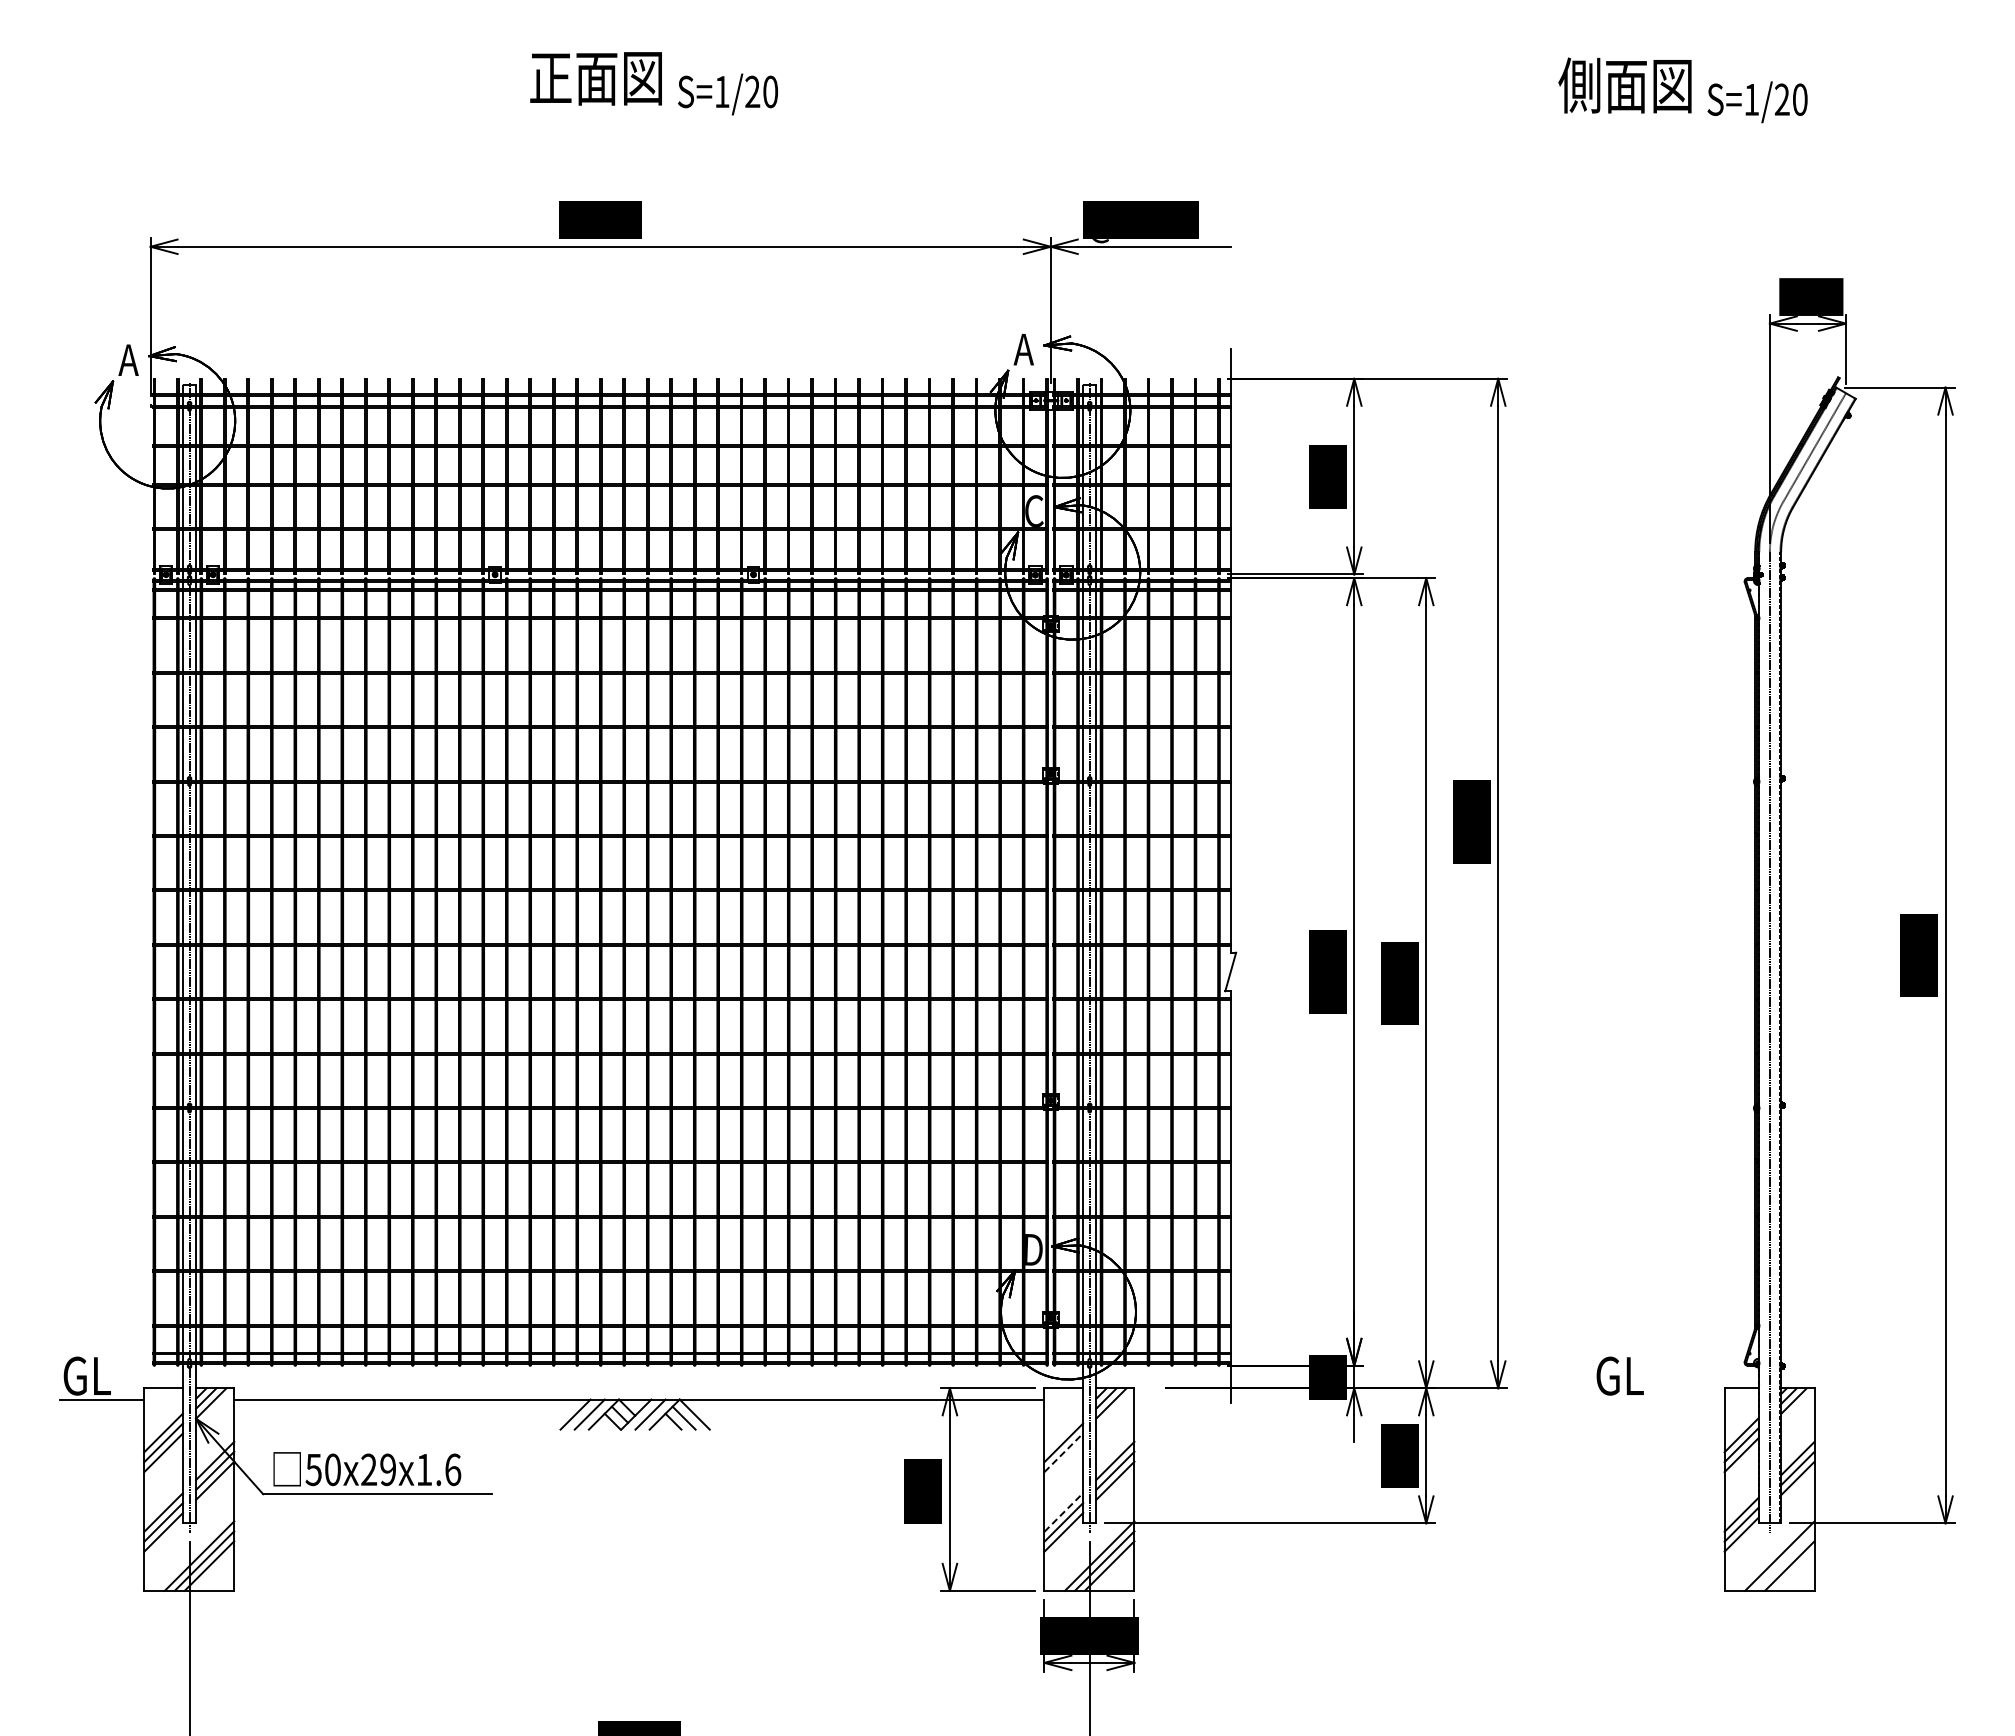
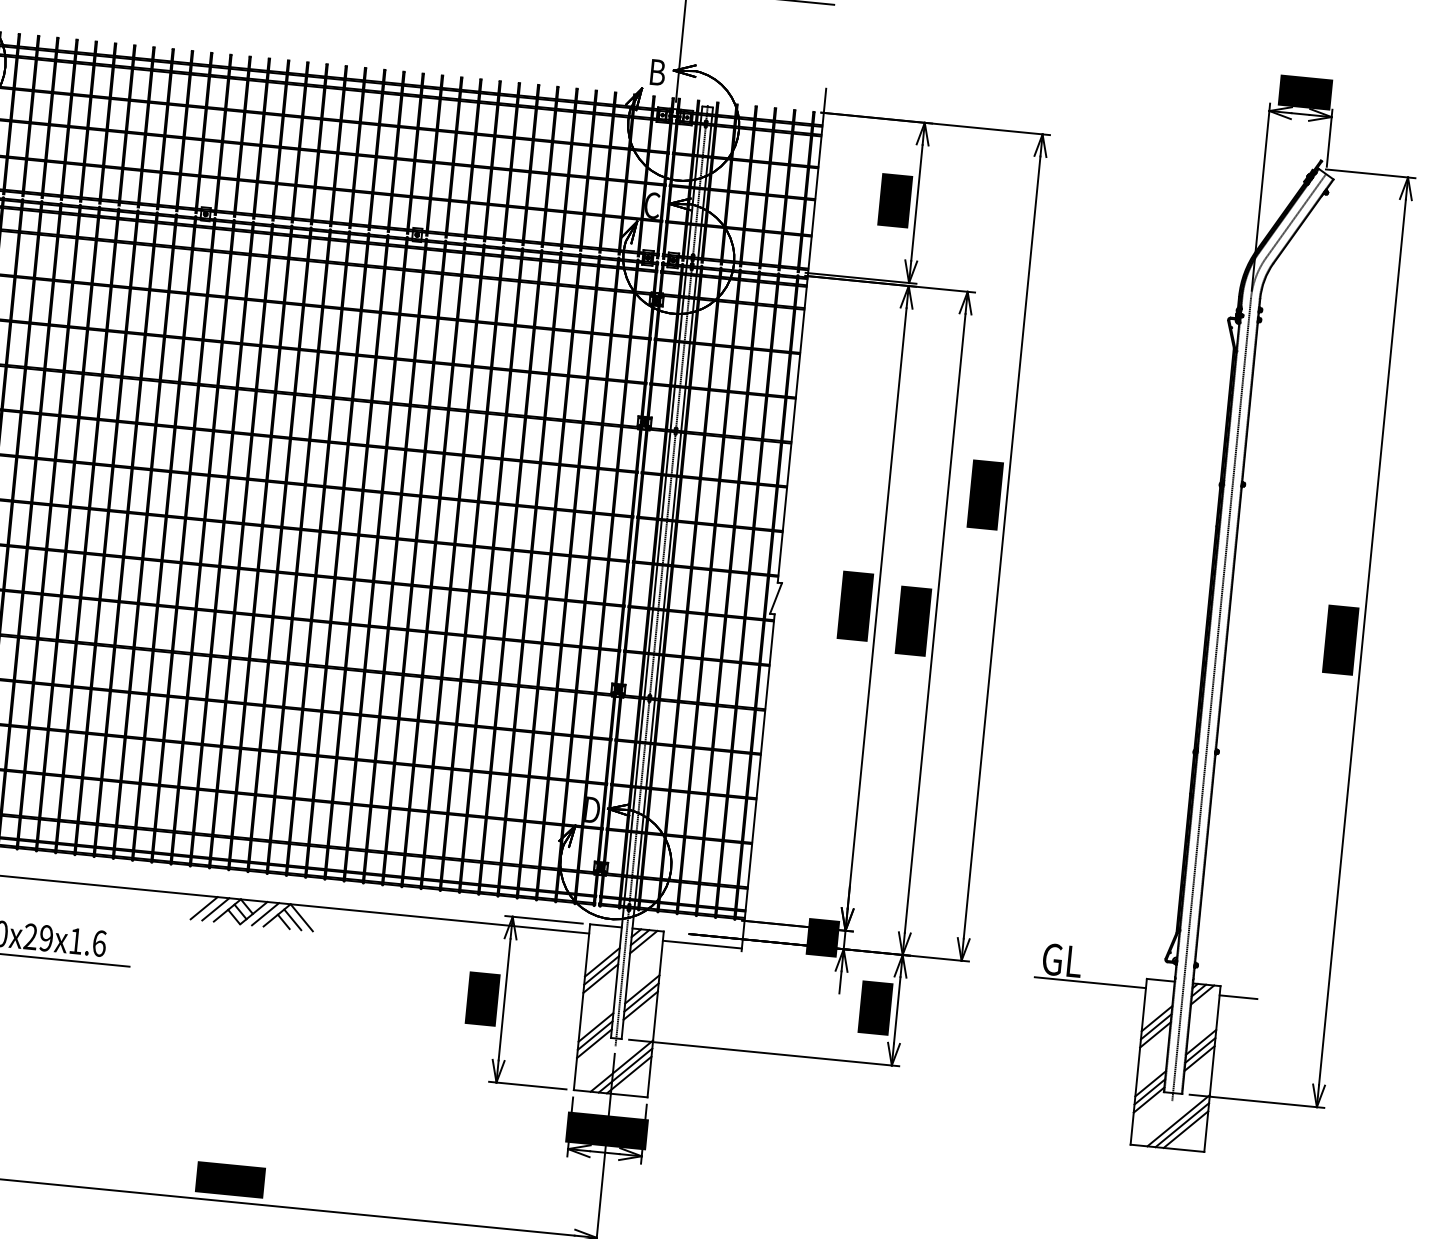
text: (1023, 349) -> (656, 72), A -> B
line: (1182, 1399) -> (702, 944), added
line: (1656, 1399) -> (1090, 982), added
line: (1837, 1399) -> (1238, 997), added
line: (1063, 1432) -> (602, 962), added
line: (1064, 1452) -> (601, 978), dashed -> solid
line: (1064, 1512) -> (596, 1027), dashed -> solid
line: (1784, 1560) -> (1182, 1124), added

